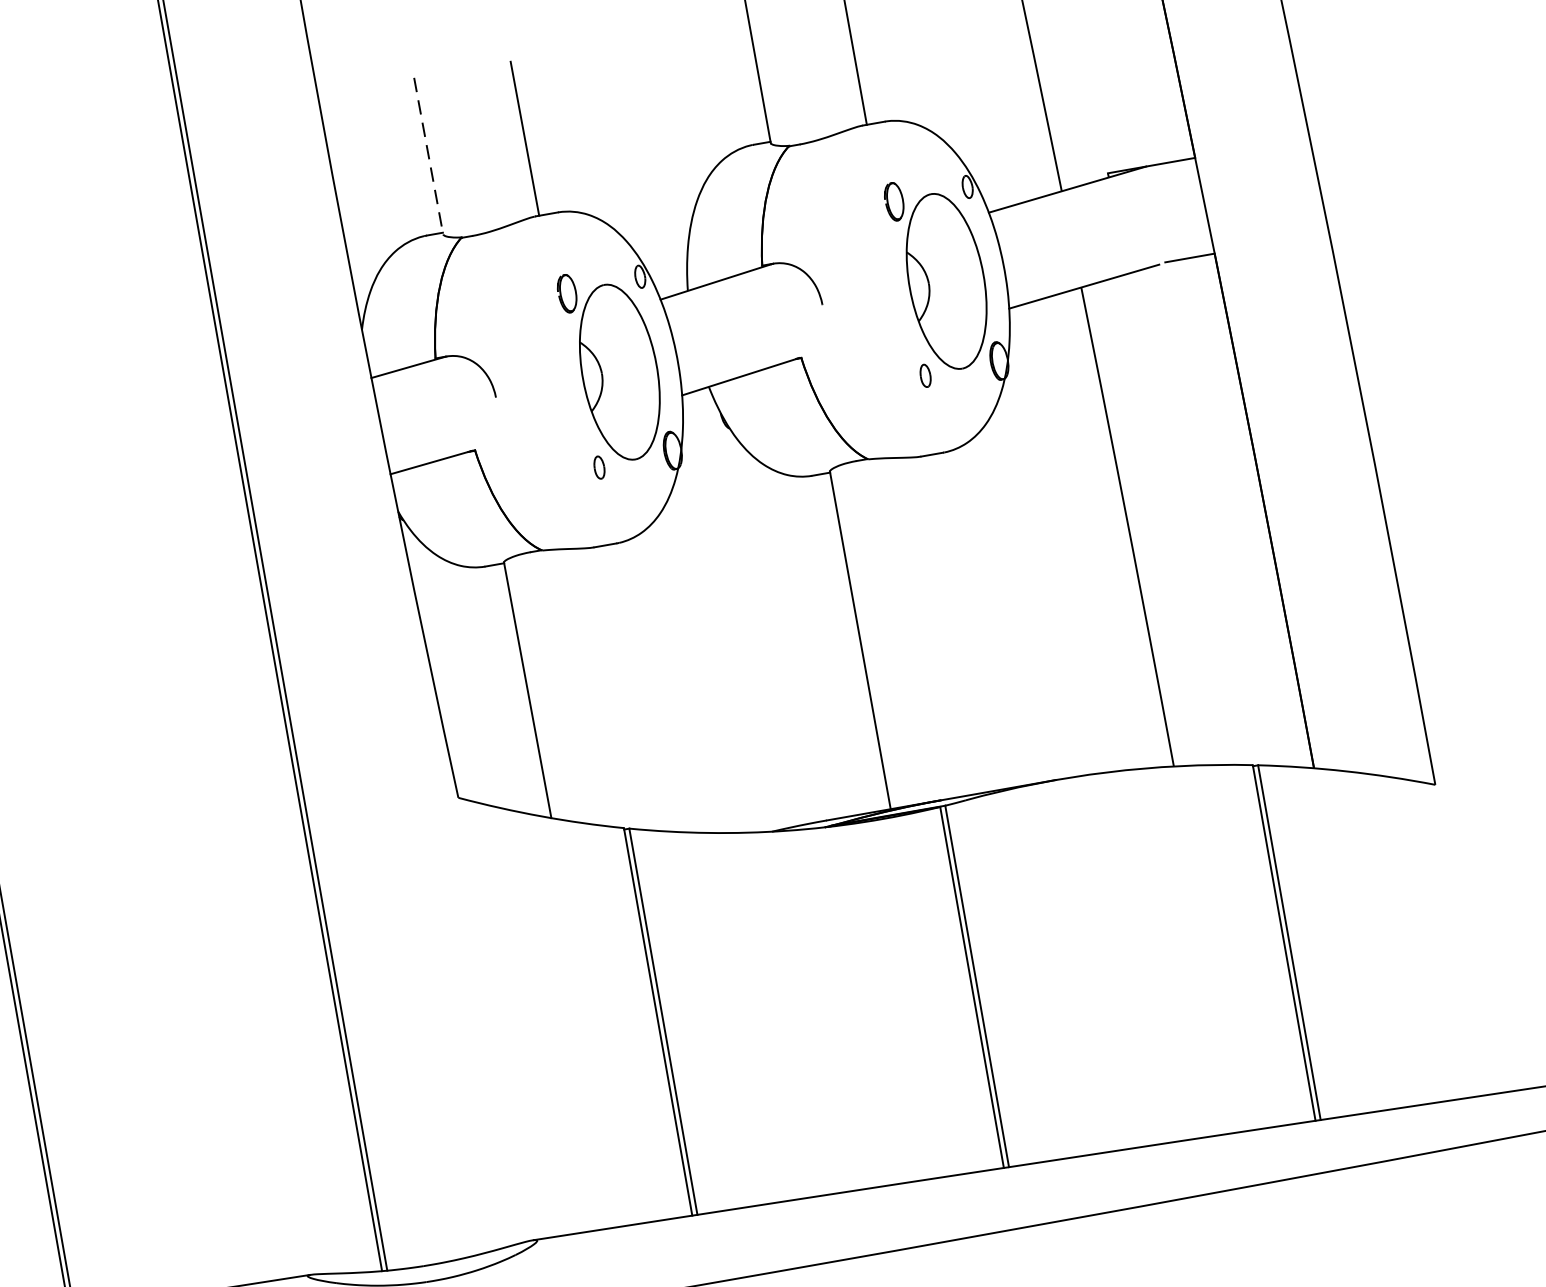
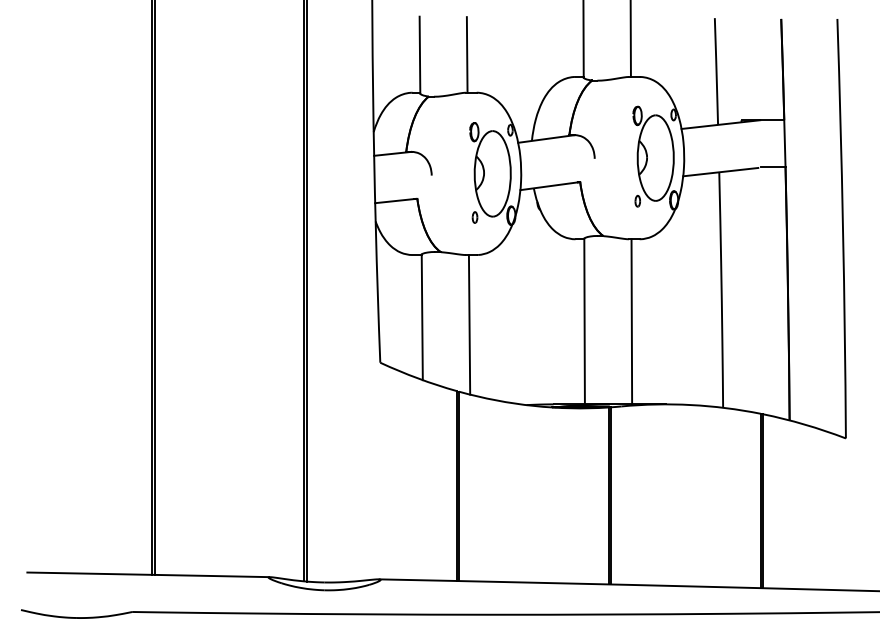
line: (427, 157) -> (419, 55), dashed -> solid
line: (955, 623) -> (631, 321), added
line: (626, 687) -> (469, 324), added

